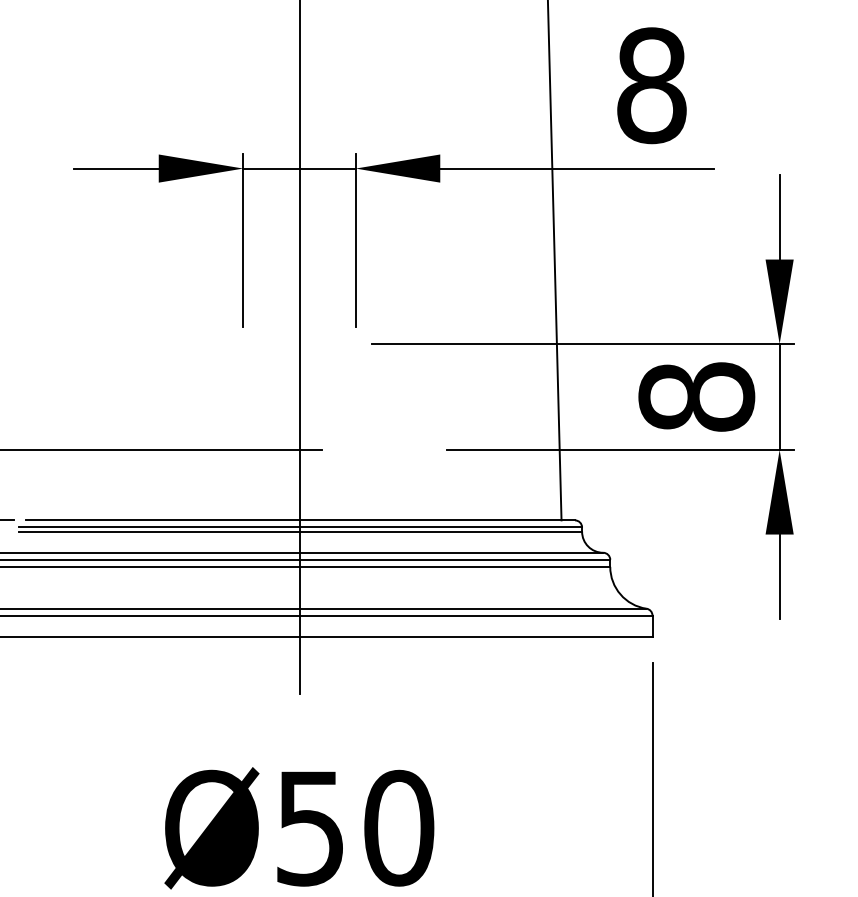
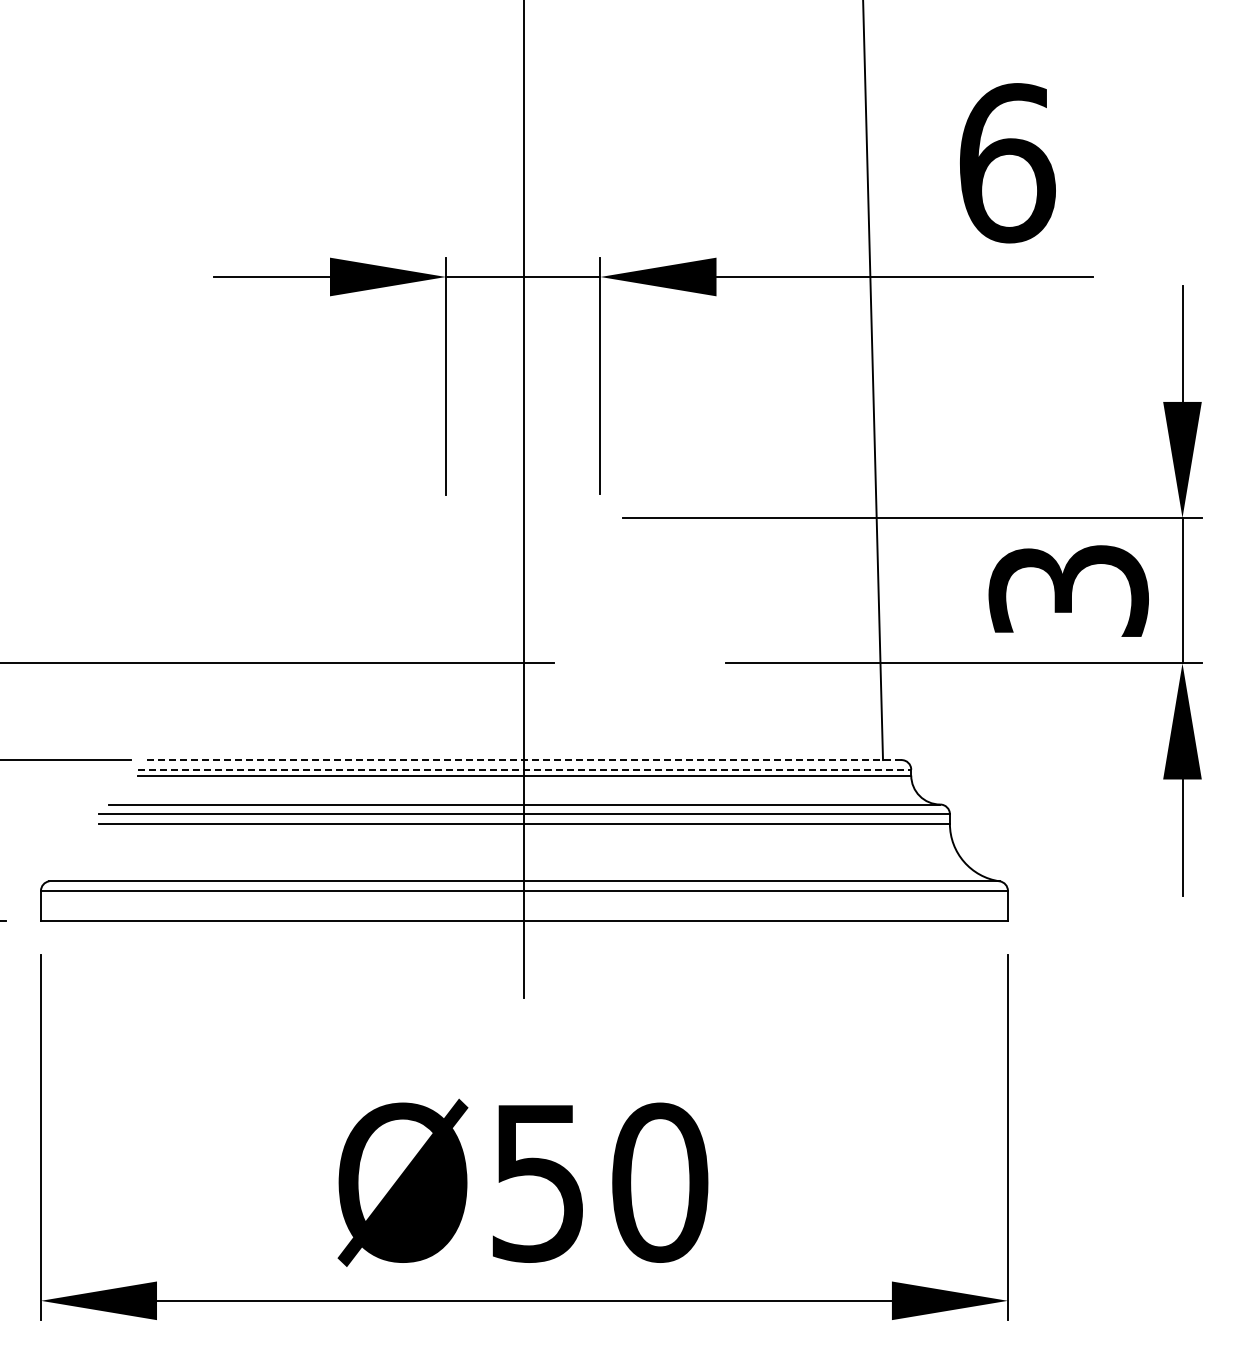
text: (652, 85) -> (1007, 163), 8 -> 6
text: (696, 396) -> (1068, 590), 8 -> 3
line: (300, 520) -> (524, 760), solid -> dashed
line: (300, 527) -> (524, 769), solid -> dashed

